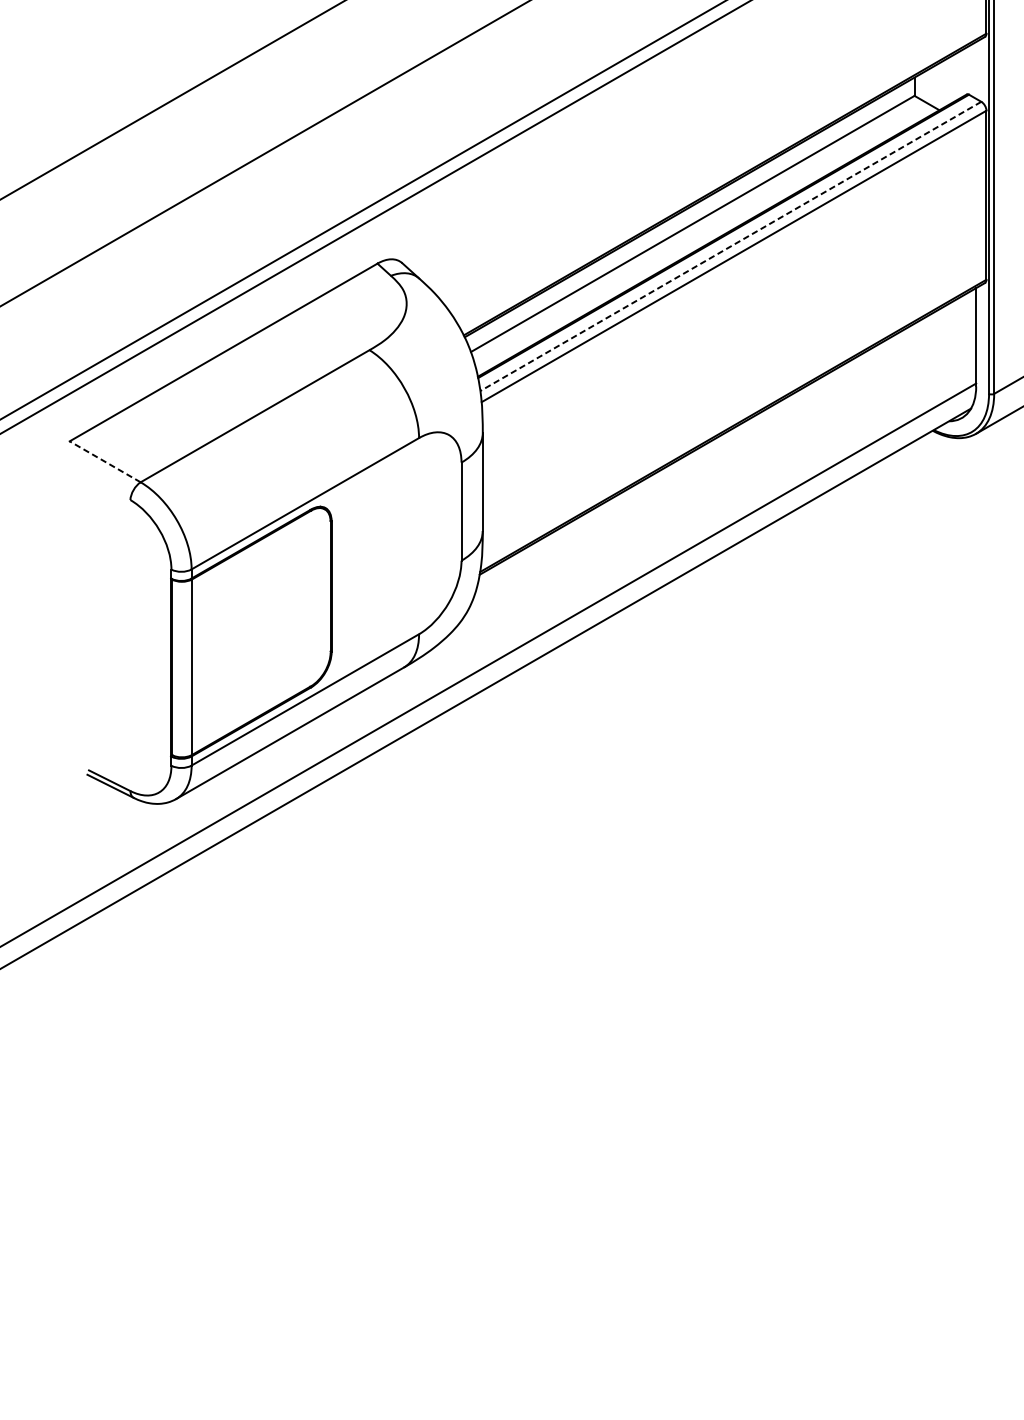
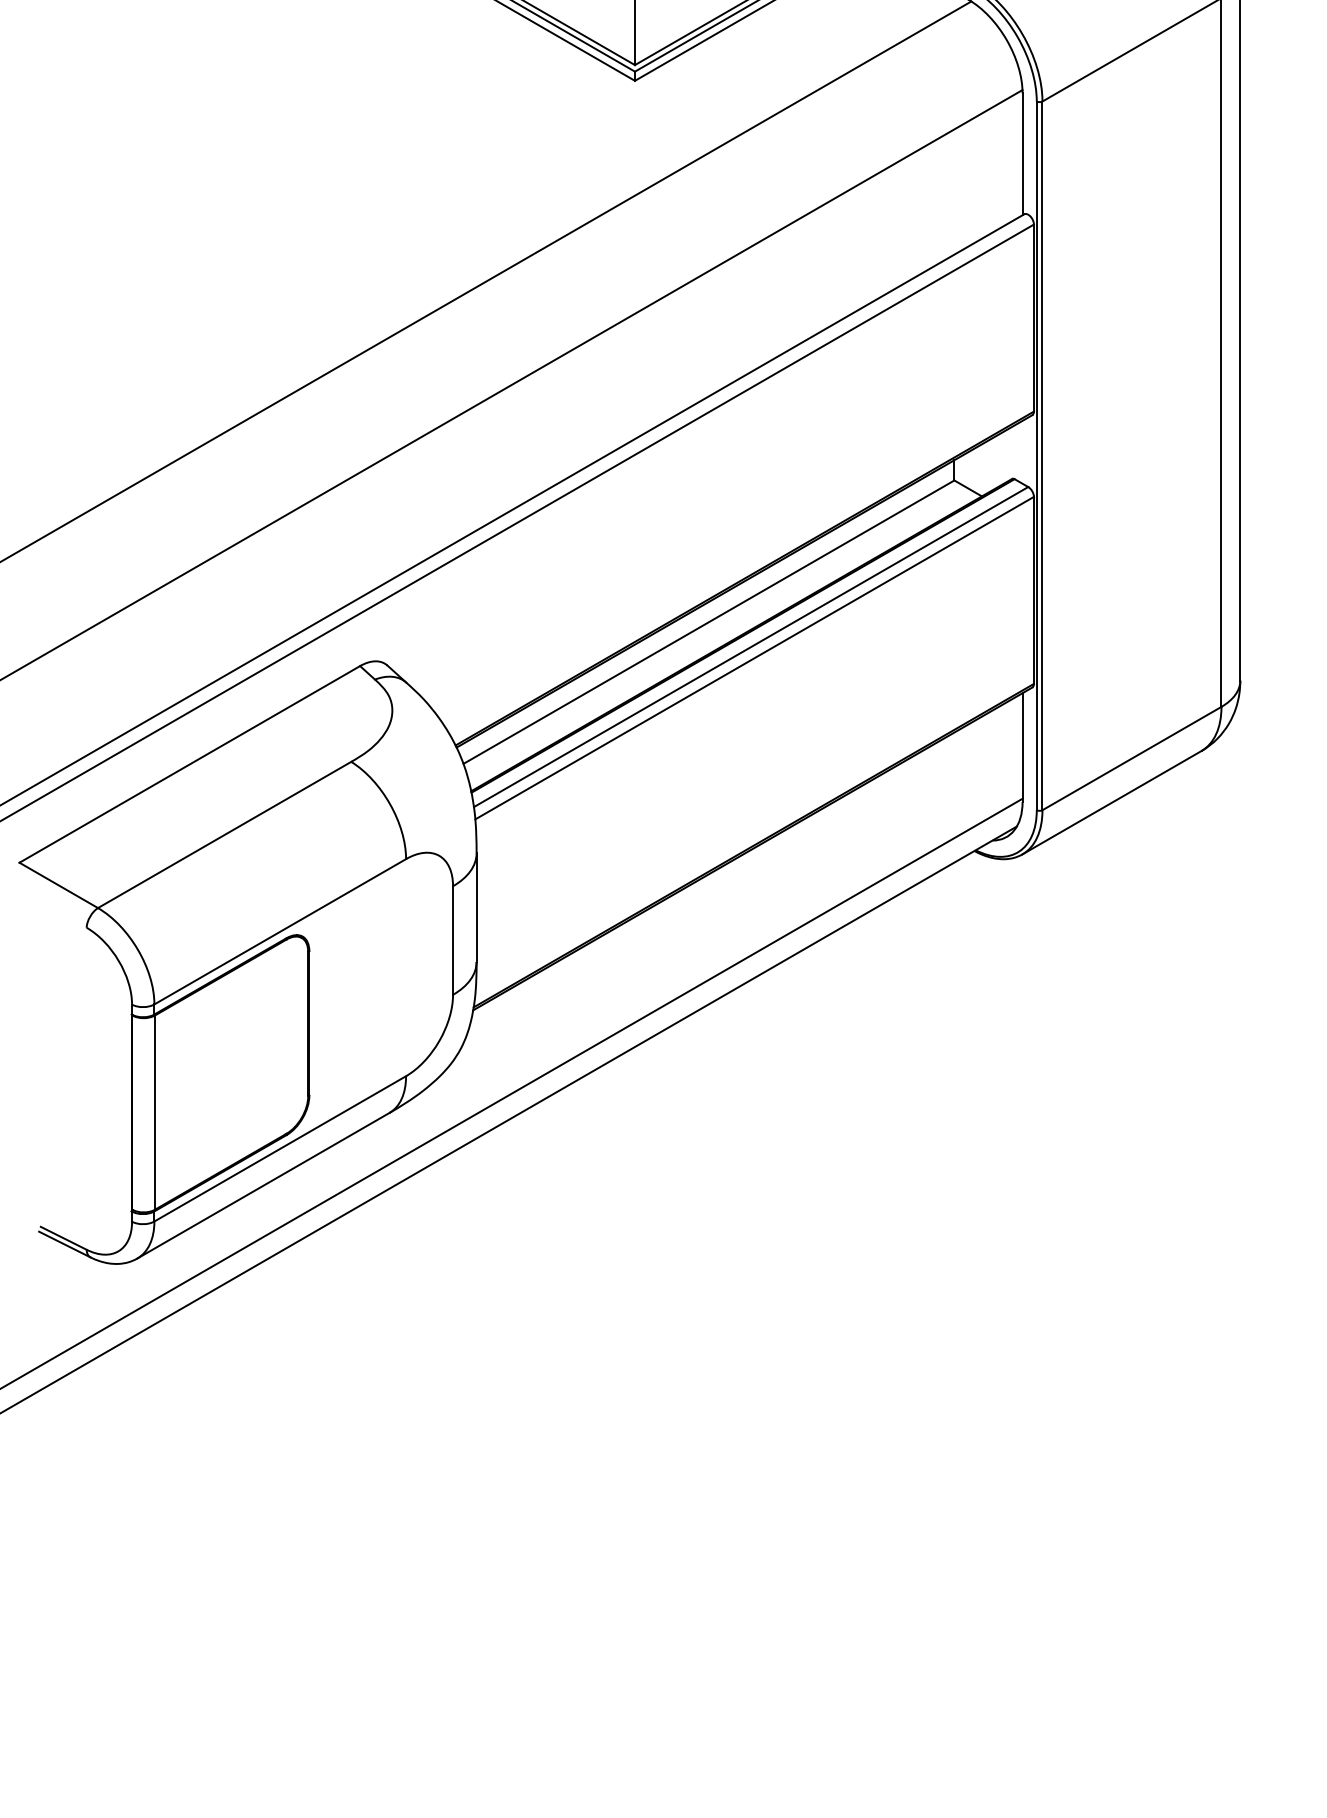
line: (730, 246) -> (750, 647), dashed -> solid
line: (104, 461) -> (58, 885), dashed -> solid

